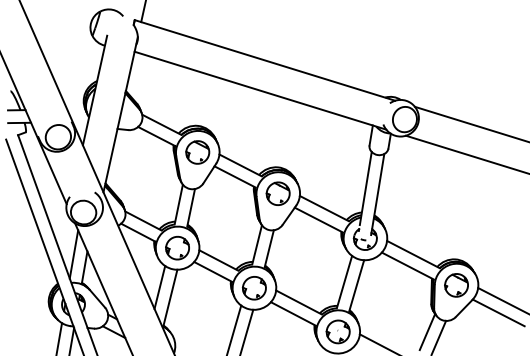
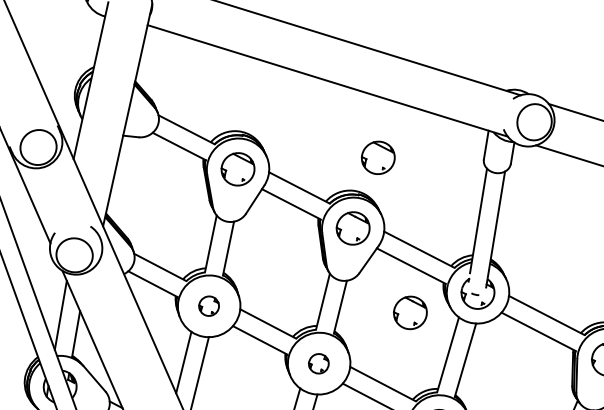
part: (295, 144) -> (377, 157), added
part: (177, 247) -> (209, 305), size x0.6
part: (317, 252) -> (409, 312), added
part: (253, 288) -> (317, 364), size x0.6

